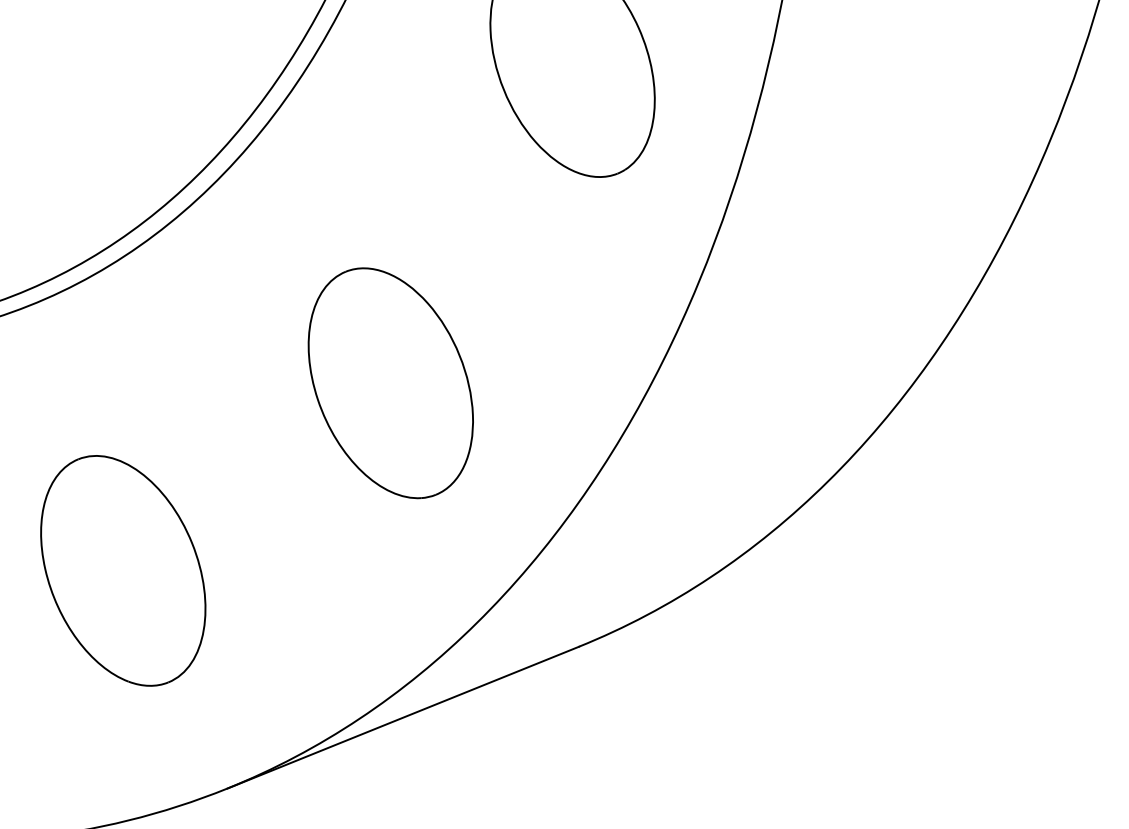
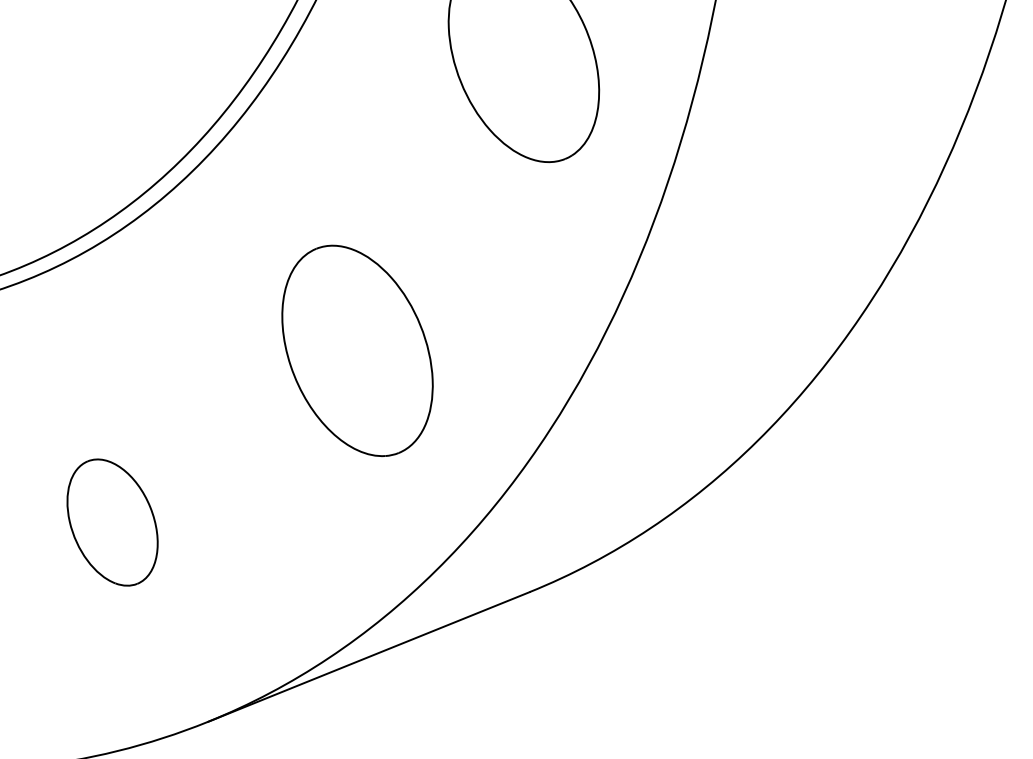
part: (123, 570) -> (112, 522), size x0.6

